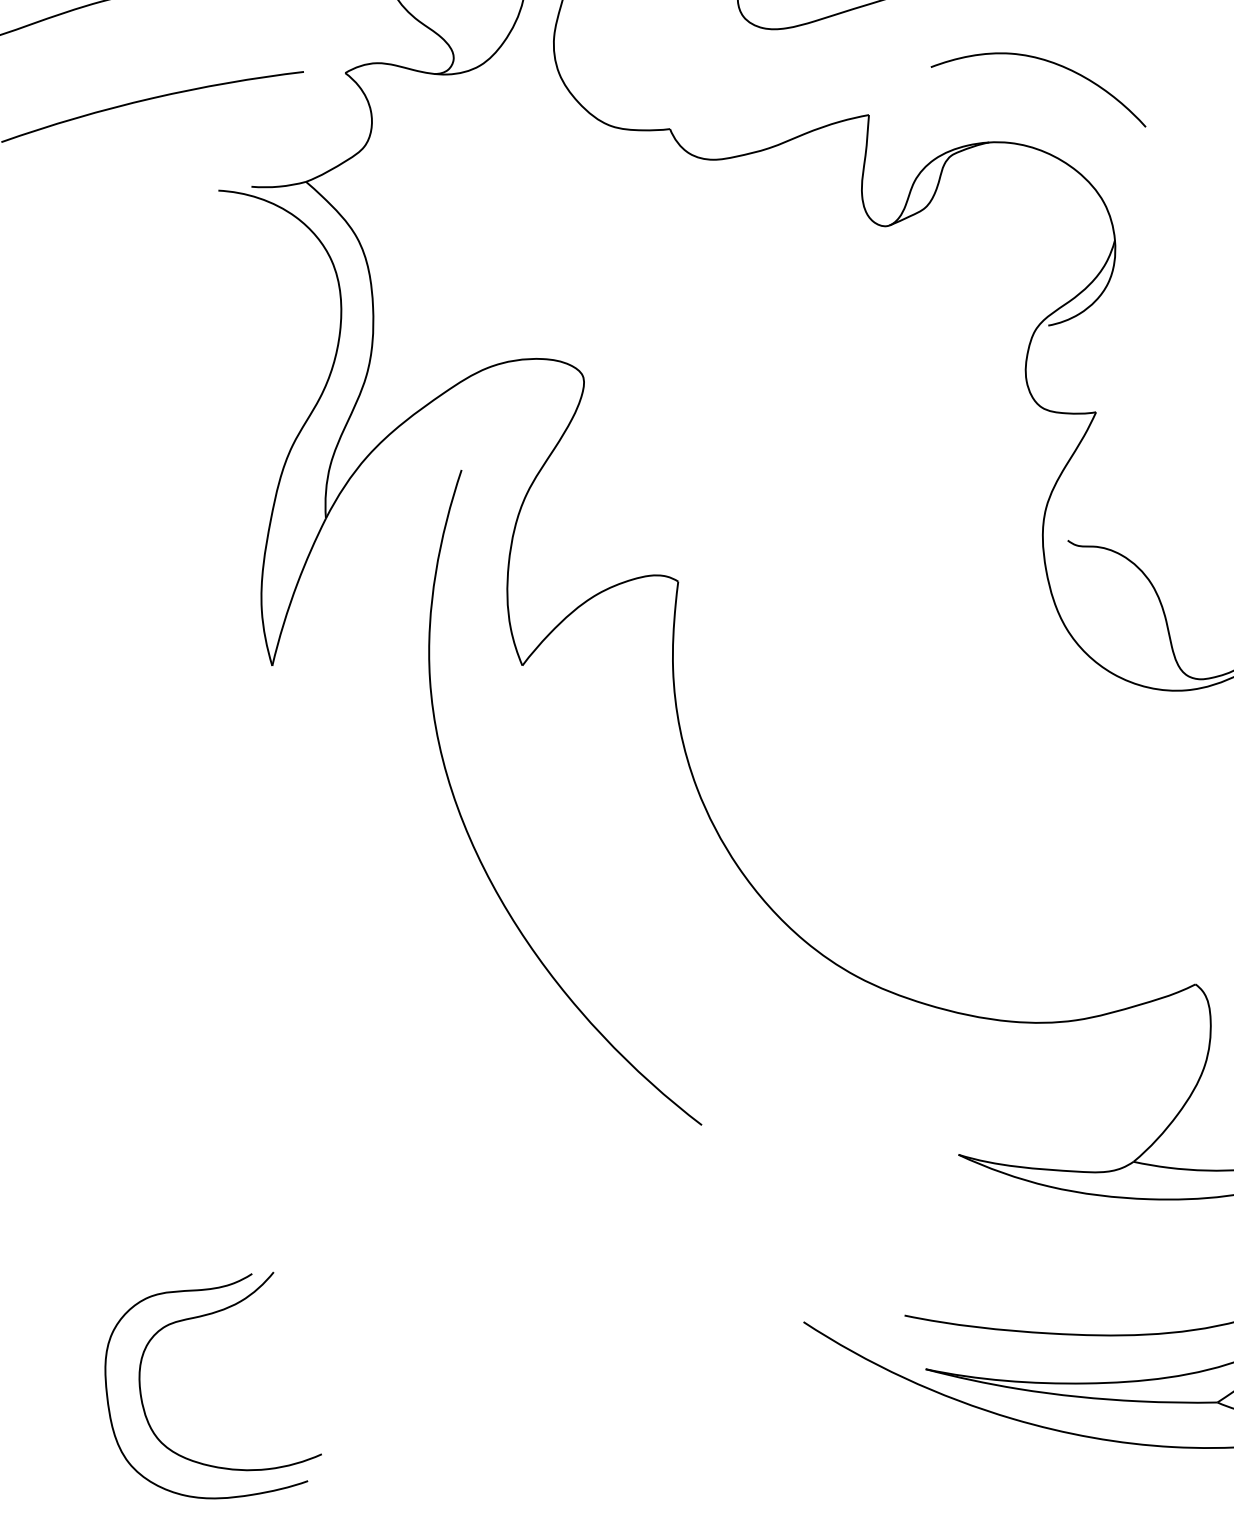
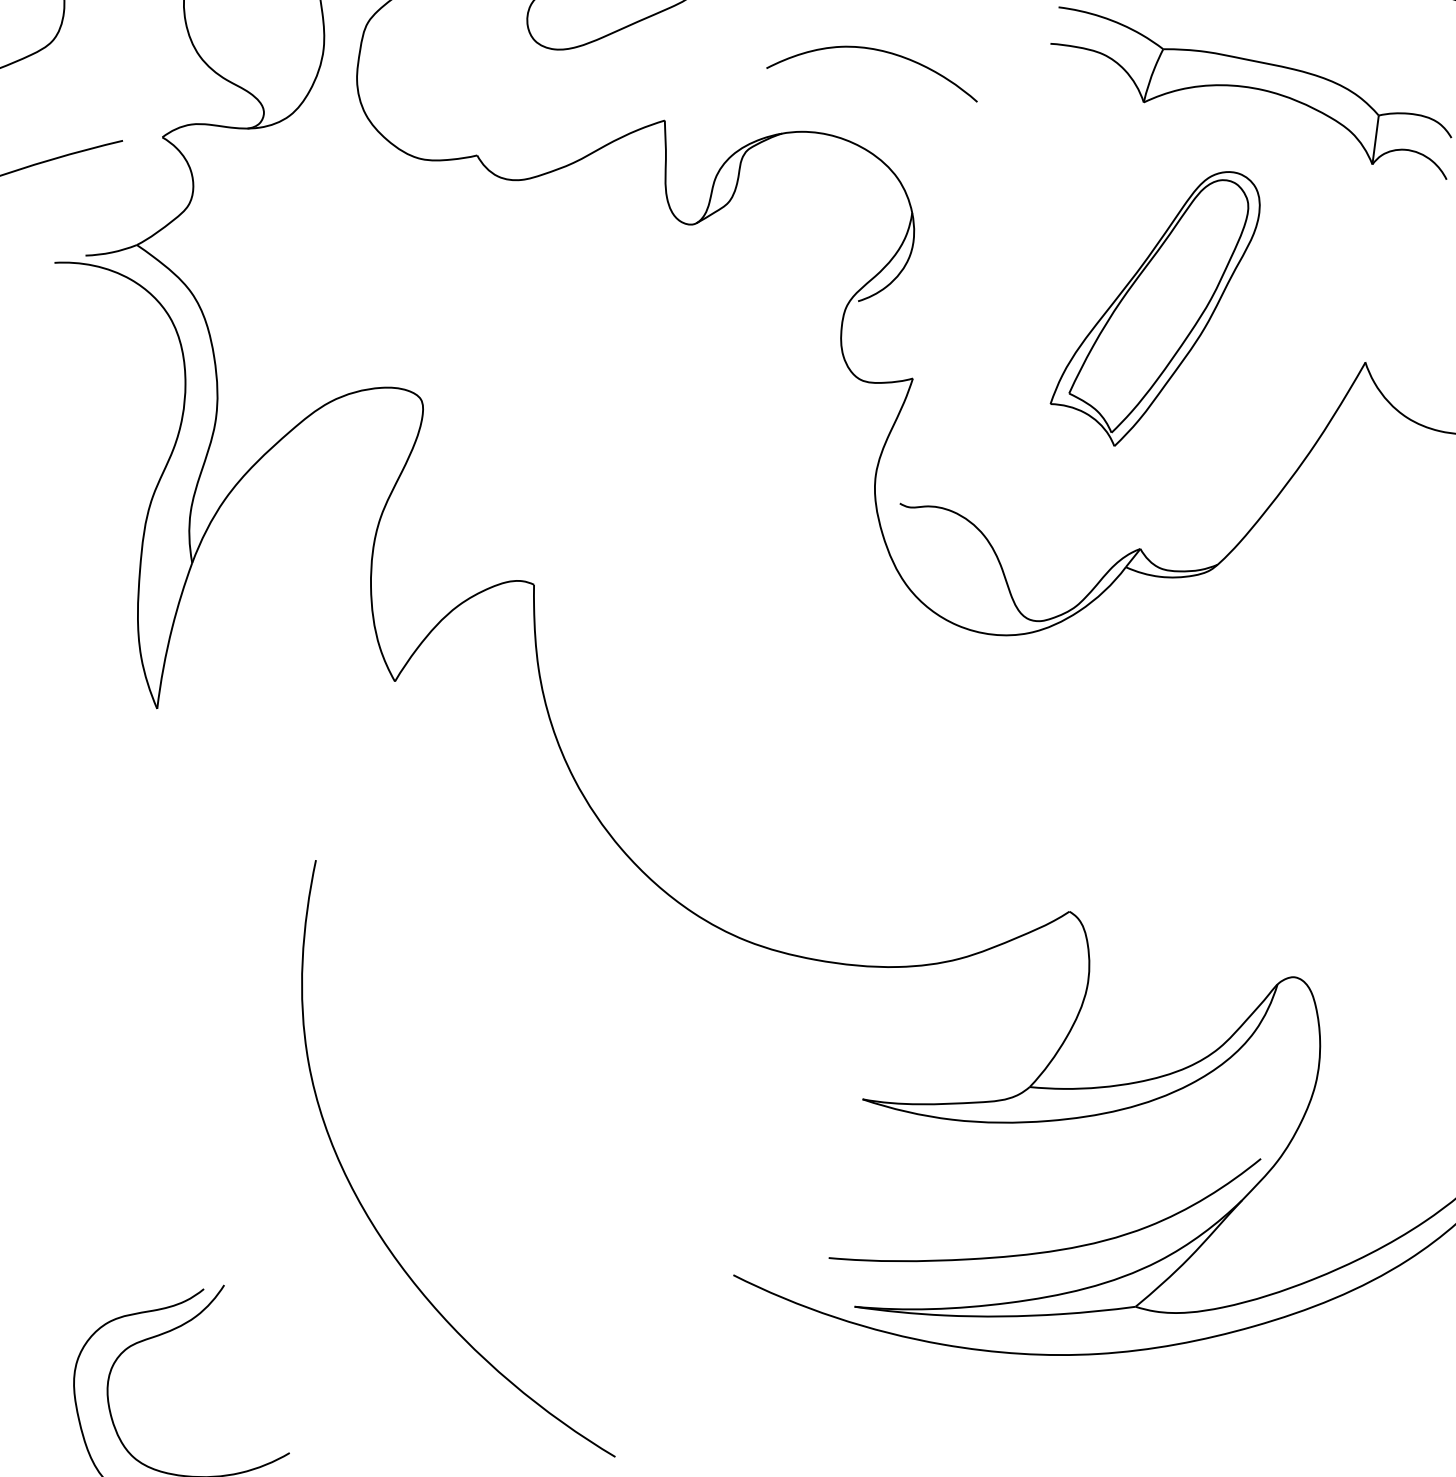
curve: (1045, 61) -> (874, 50), moved
curve: (472, 840) -> (366, 1211), moved

